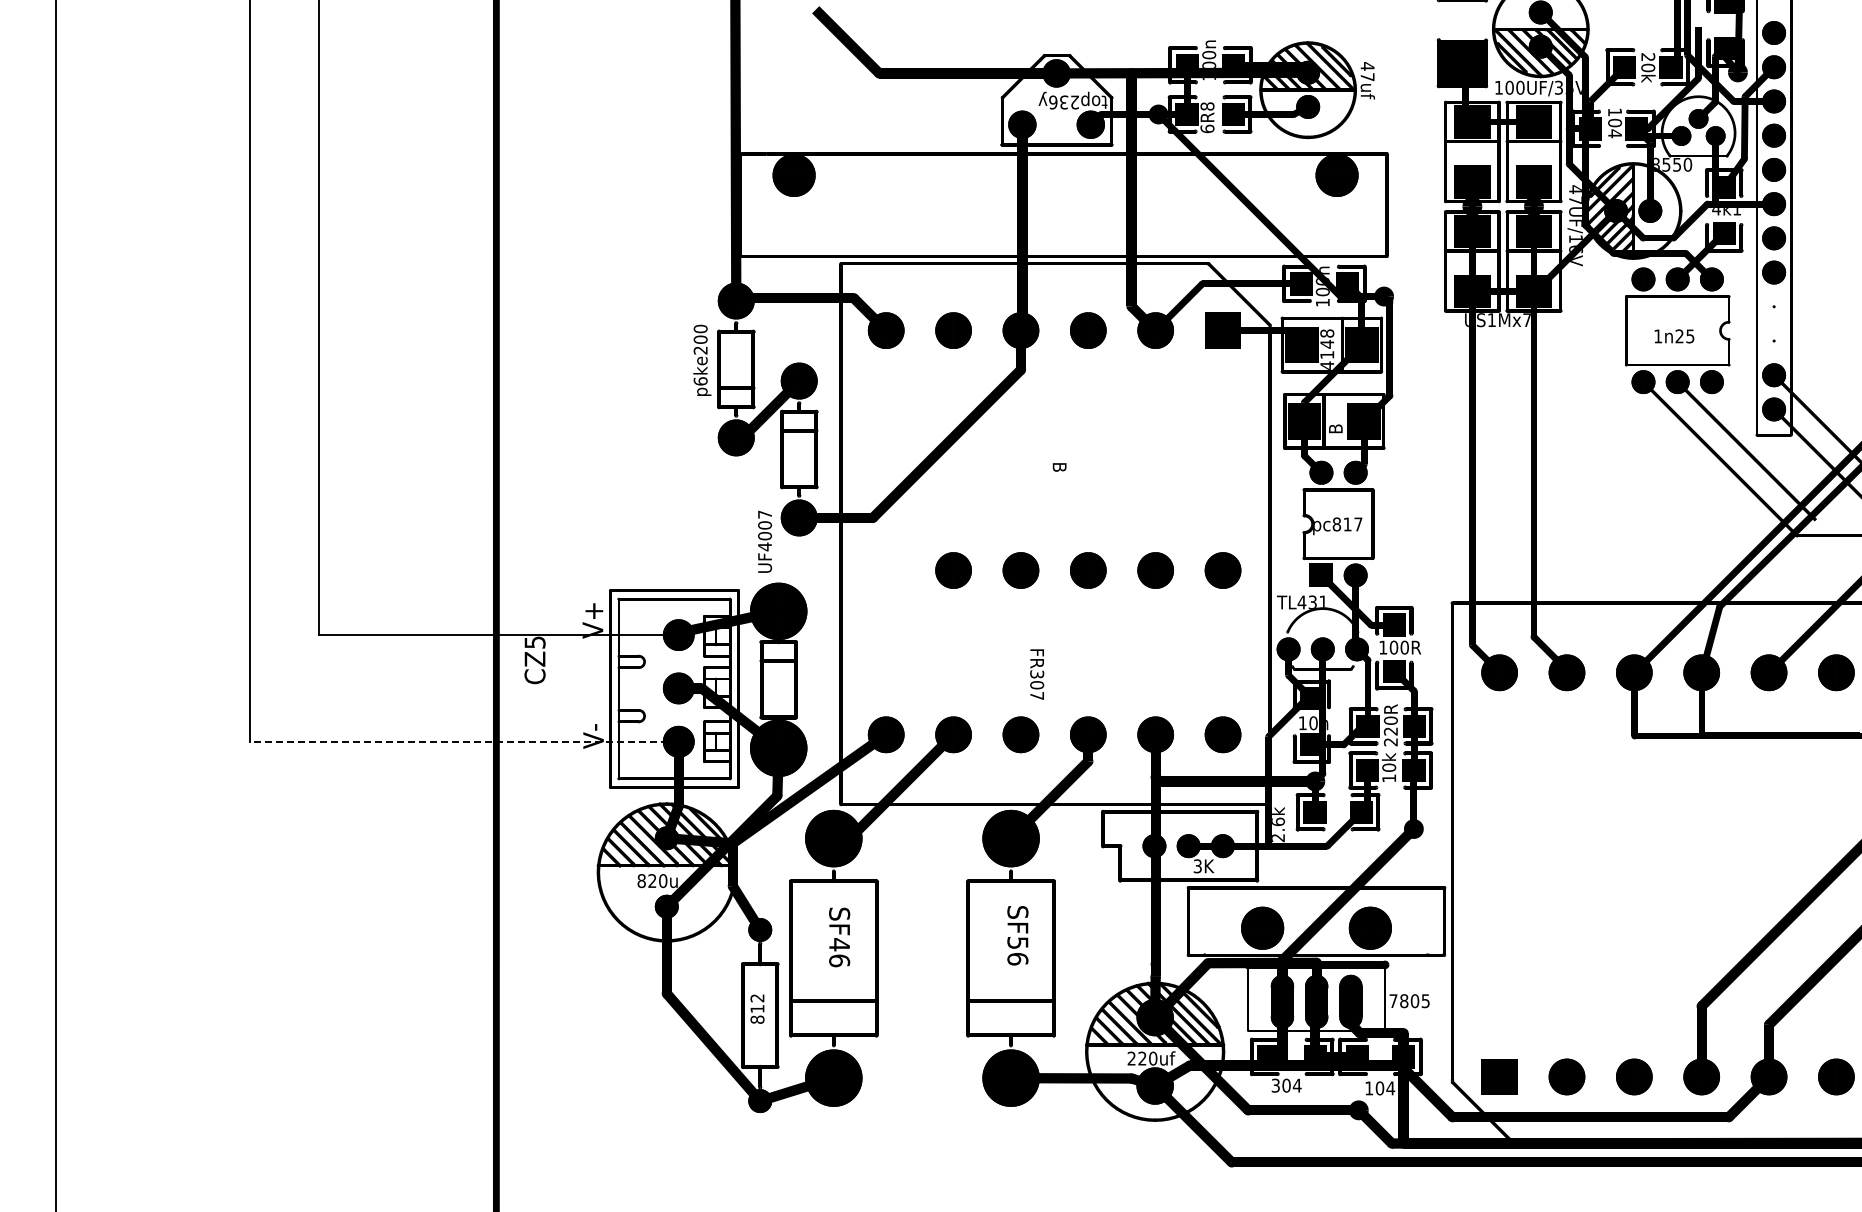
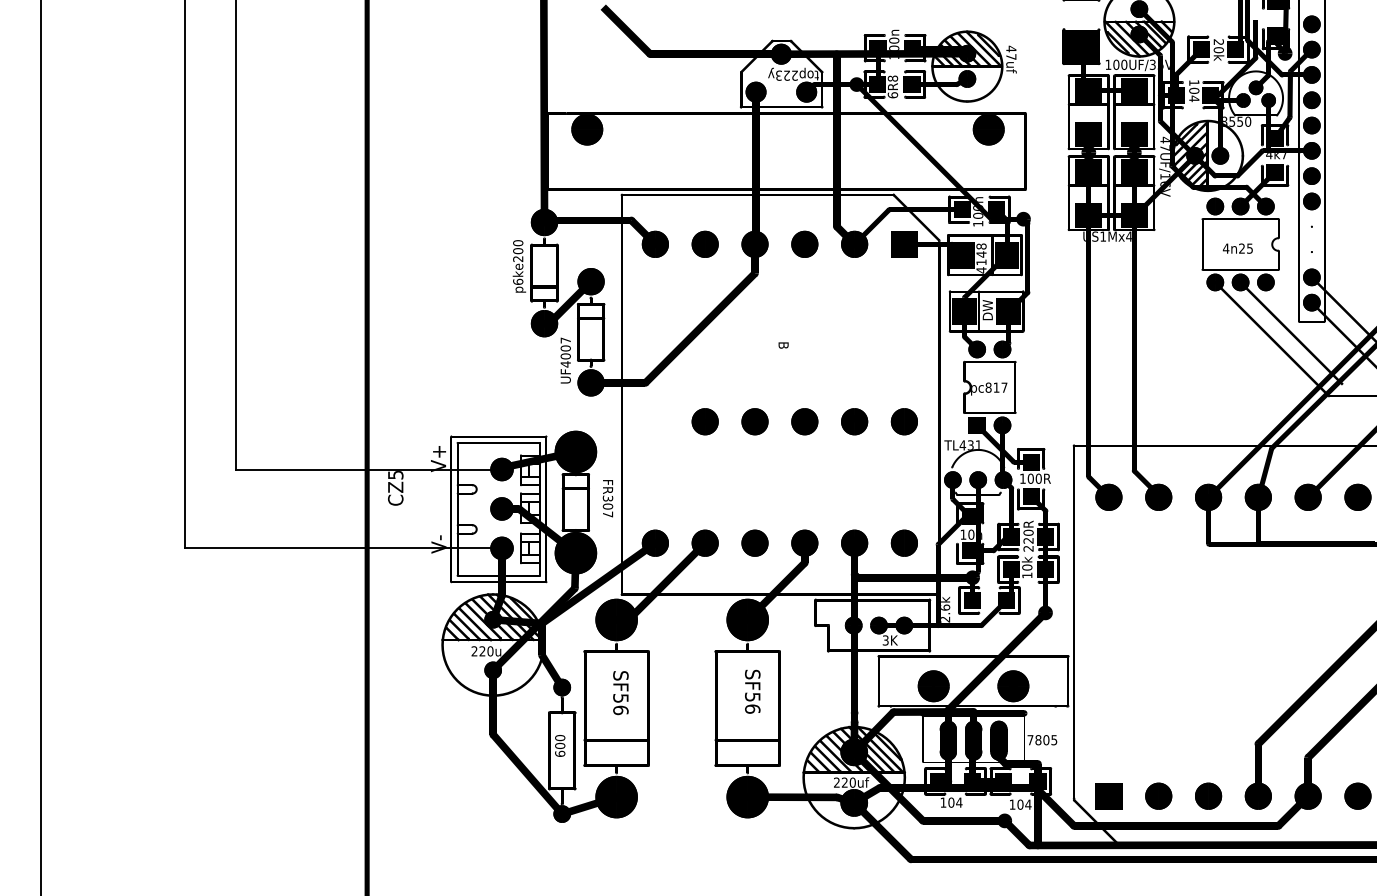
text: (1058, 102) -> (782, 75), top236y -> top223y
text: (1736, 211) -> (1284, 156), 4k1 -> 4k7
text: (1526, 319) -> (1128, 236), US1Mx7 -> US1Mx4
text: (1657, 336) -> (1225, 248), 1n25 -> 4n25
text: (1335, 418) -> (987, 309), B -> DW
text: (765, 541) -> (566, 360), moved
text: (1037, 674) -> (608, 498), moved
line: (463, 741) -> (342, 548), dashed -> solid
text: (641, 881) -> (474, 651), 820u -> 220u
text: (839, 944) -> (620, 698), SF46 -> SF56
text: (757, 1008) -> (560, 745), 812 -> 600
text: (1275, 1085) -> (943, 802), 304 -> 104

